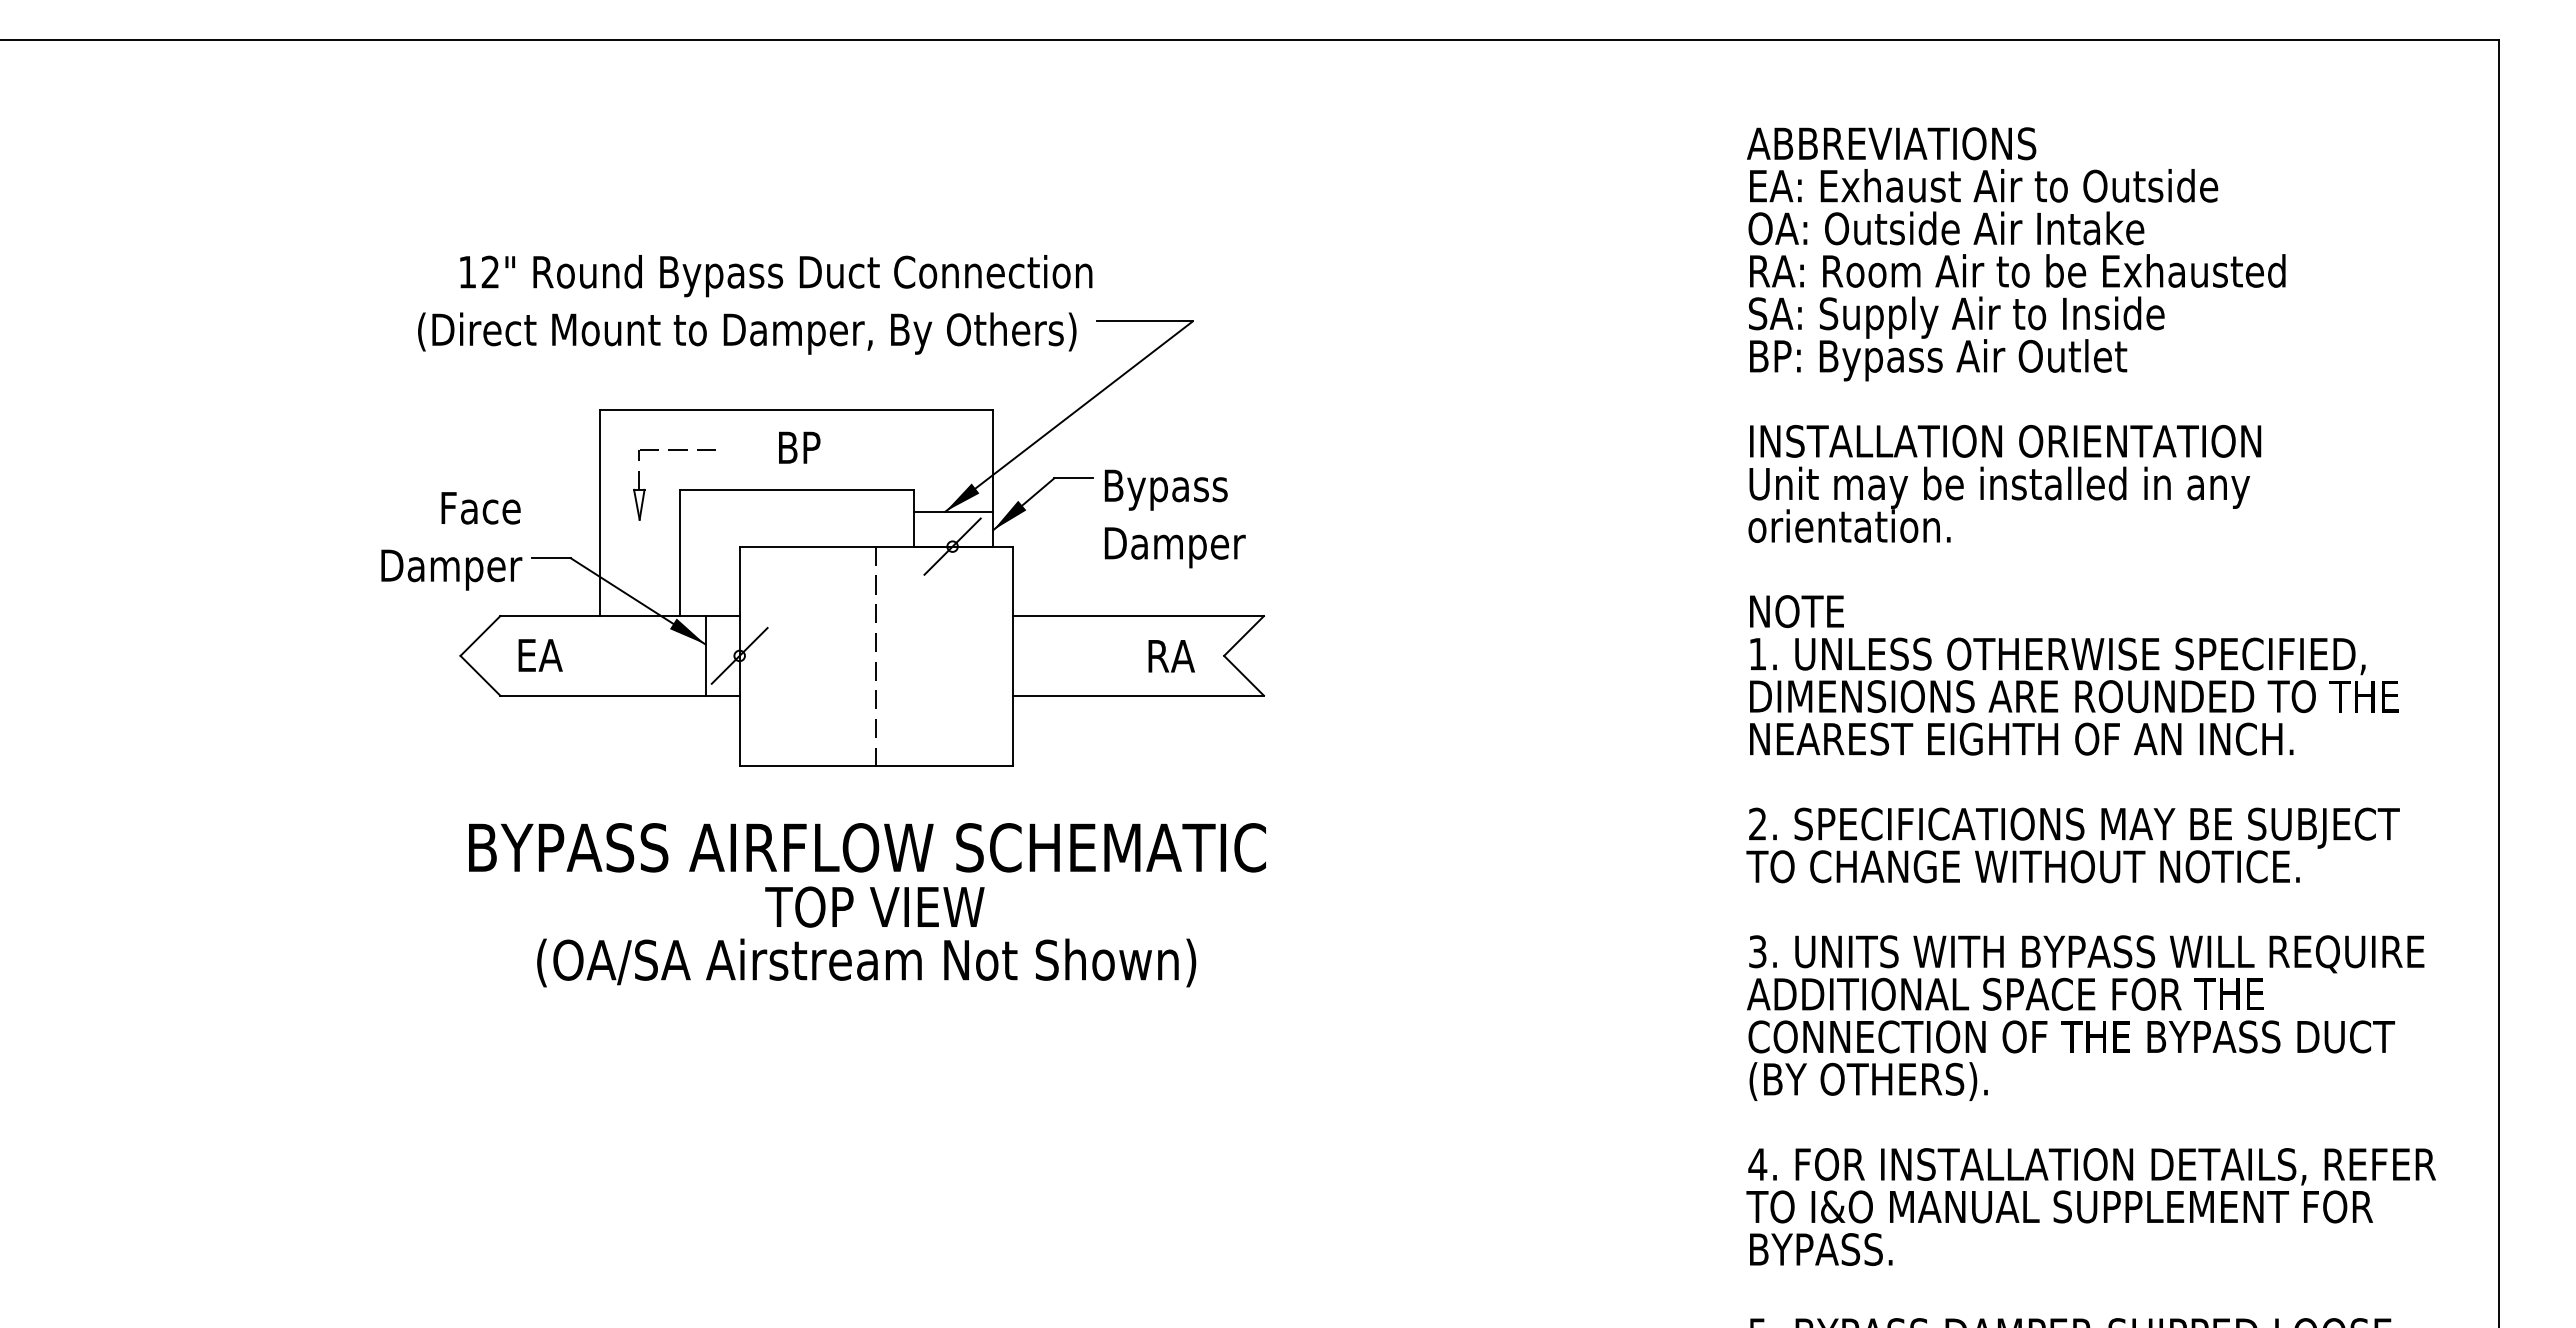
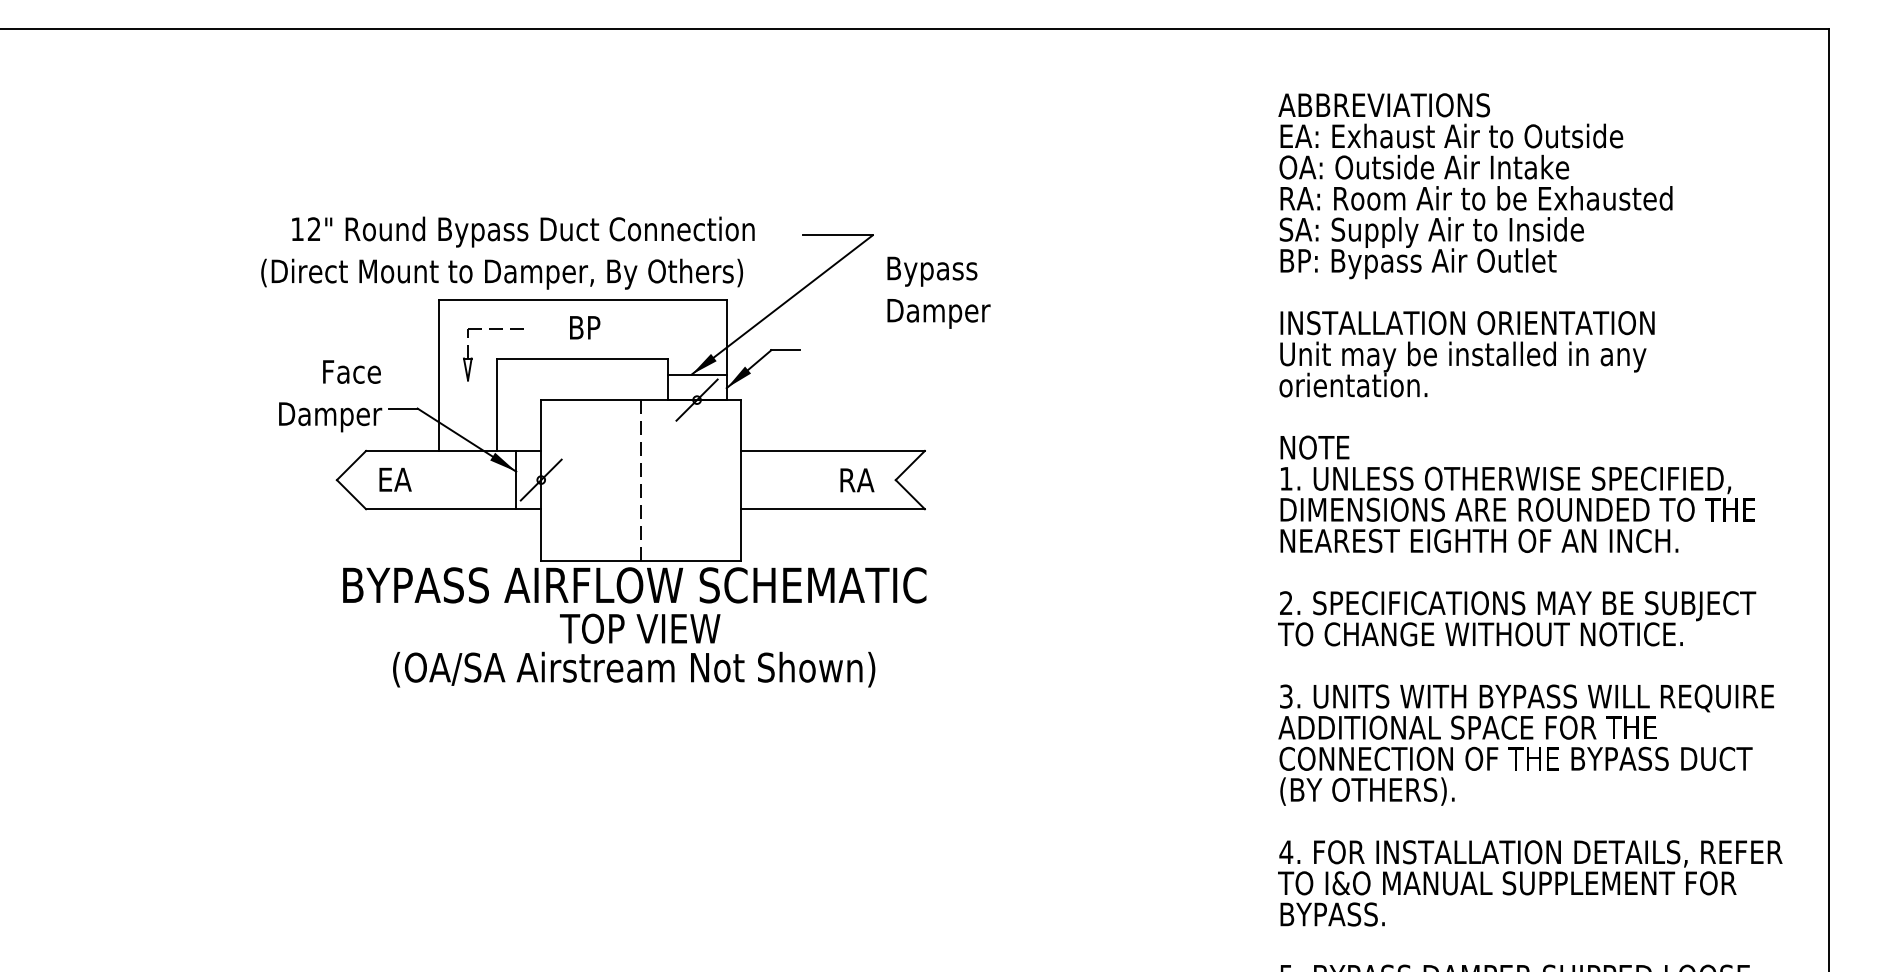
text: (755, 304) -> (508, 252), moved
text: (1174, 518) -> (938, 292), moved
text: (867, 905) -> (634, 627), moved

